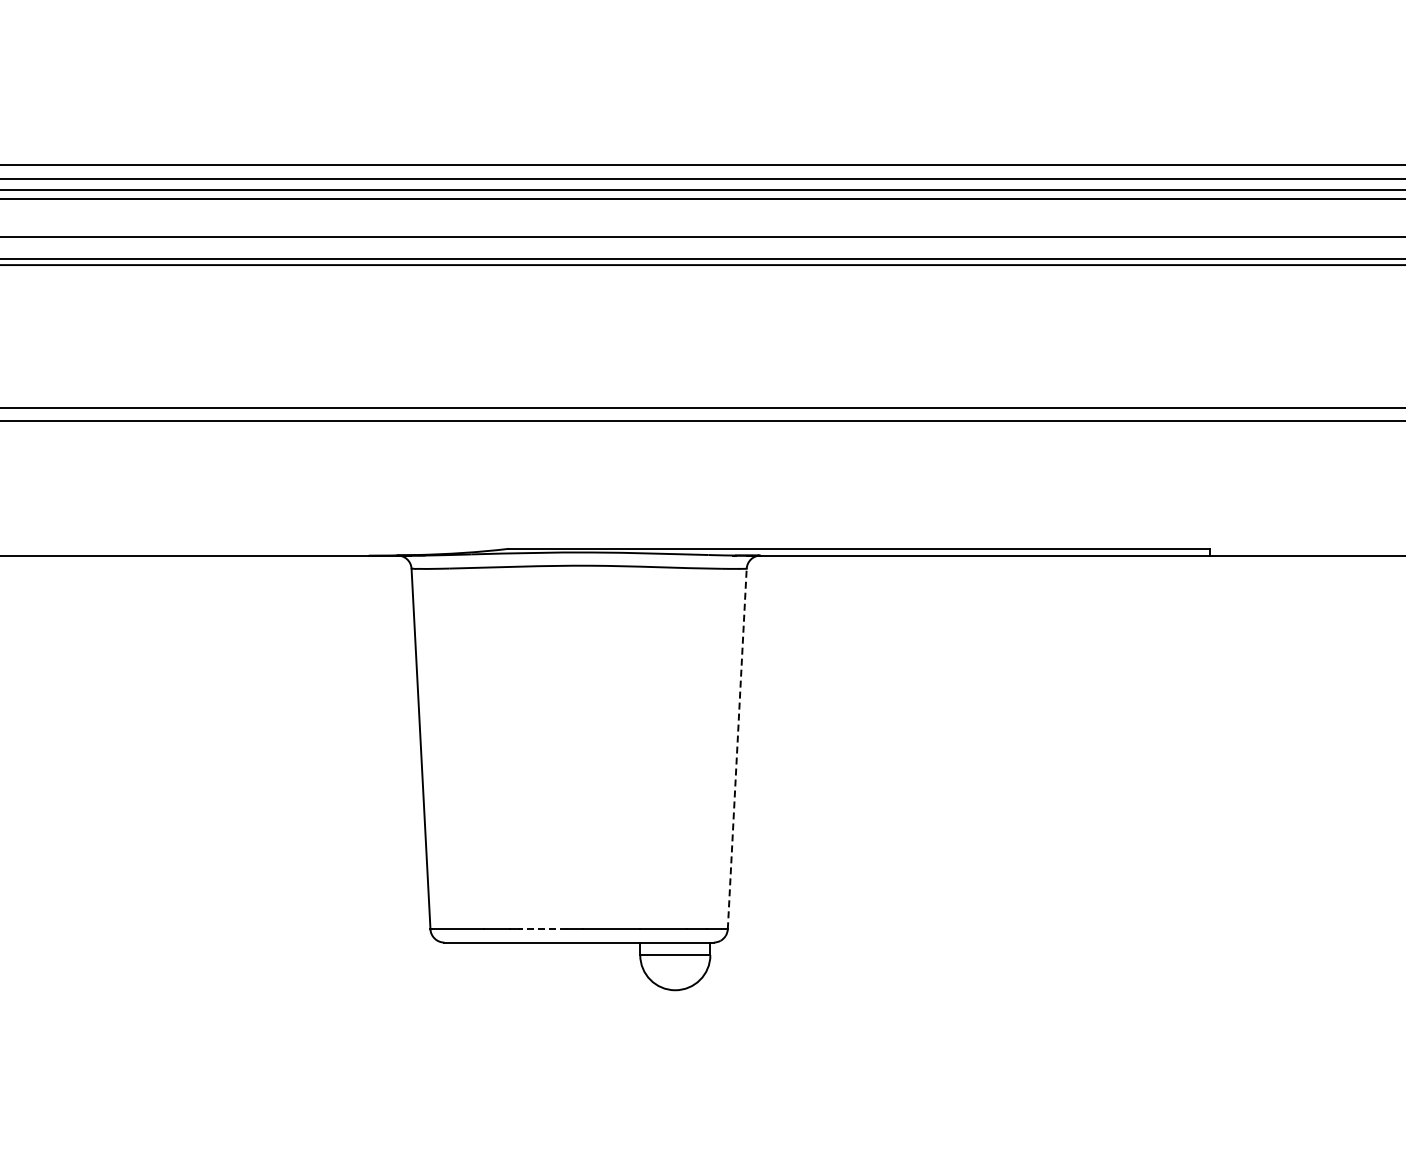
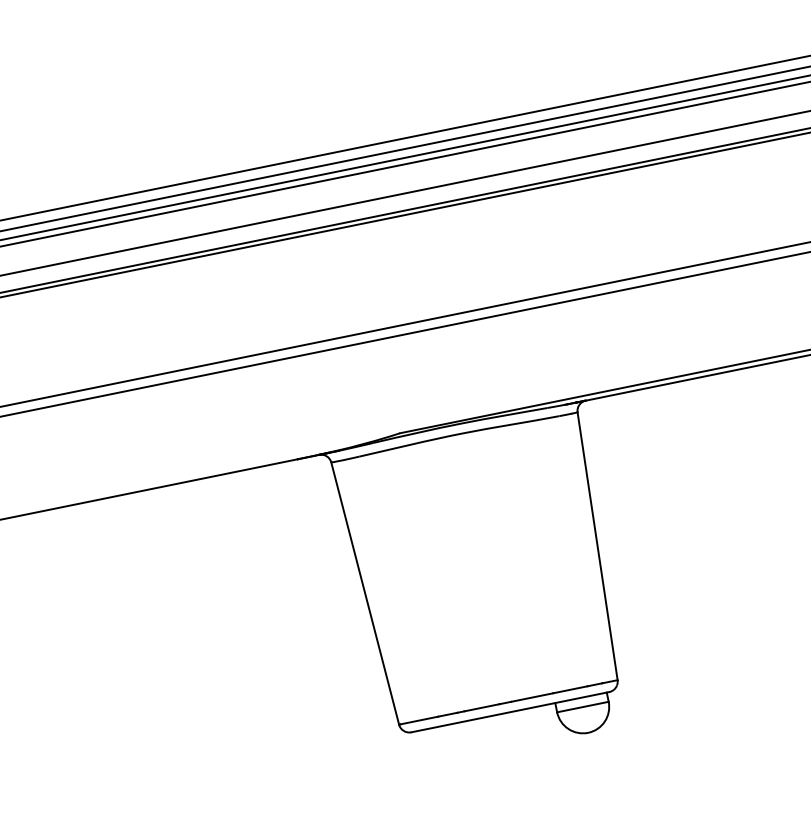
line: (737, 748) -> (597, 545), dashed -> solid
line: (543, 929) -> (482, 707), dashed -> solid

